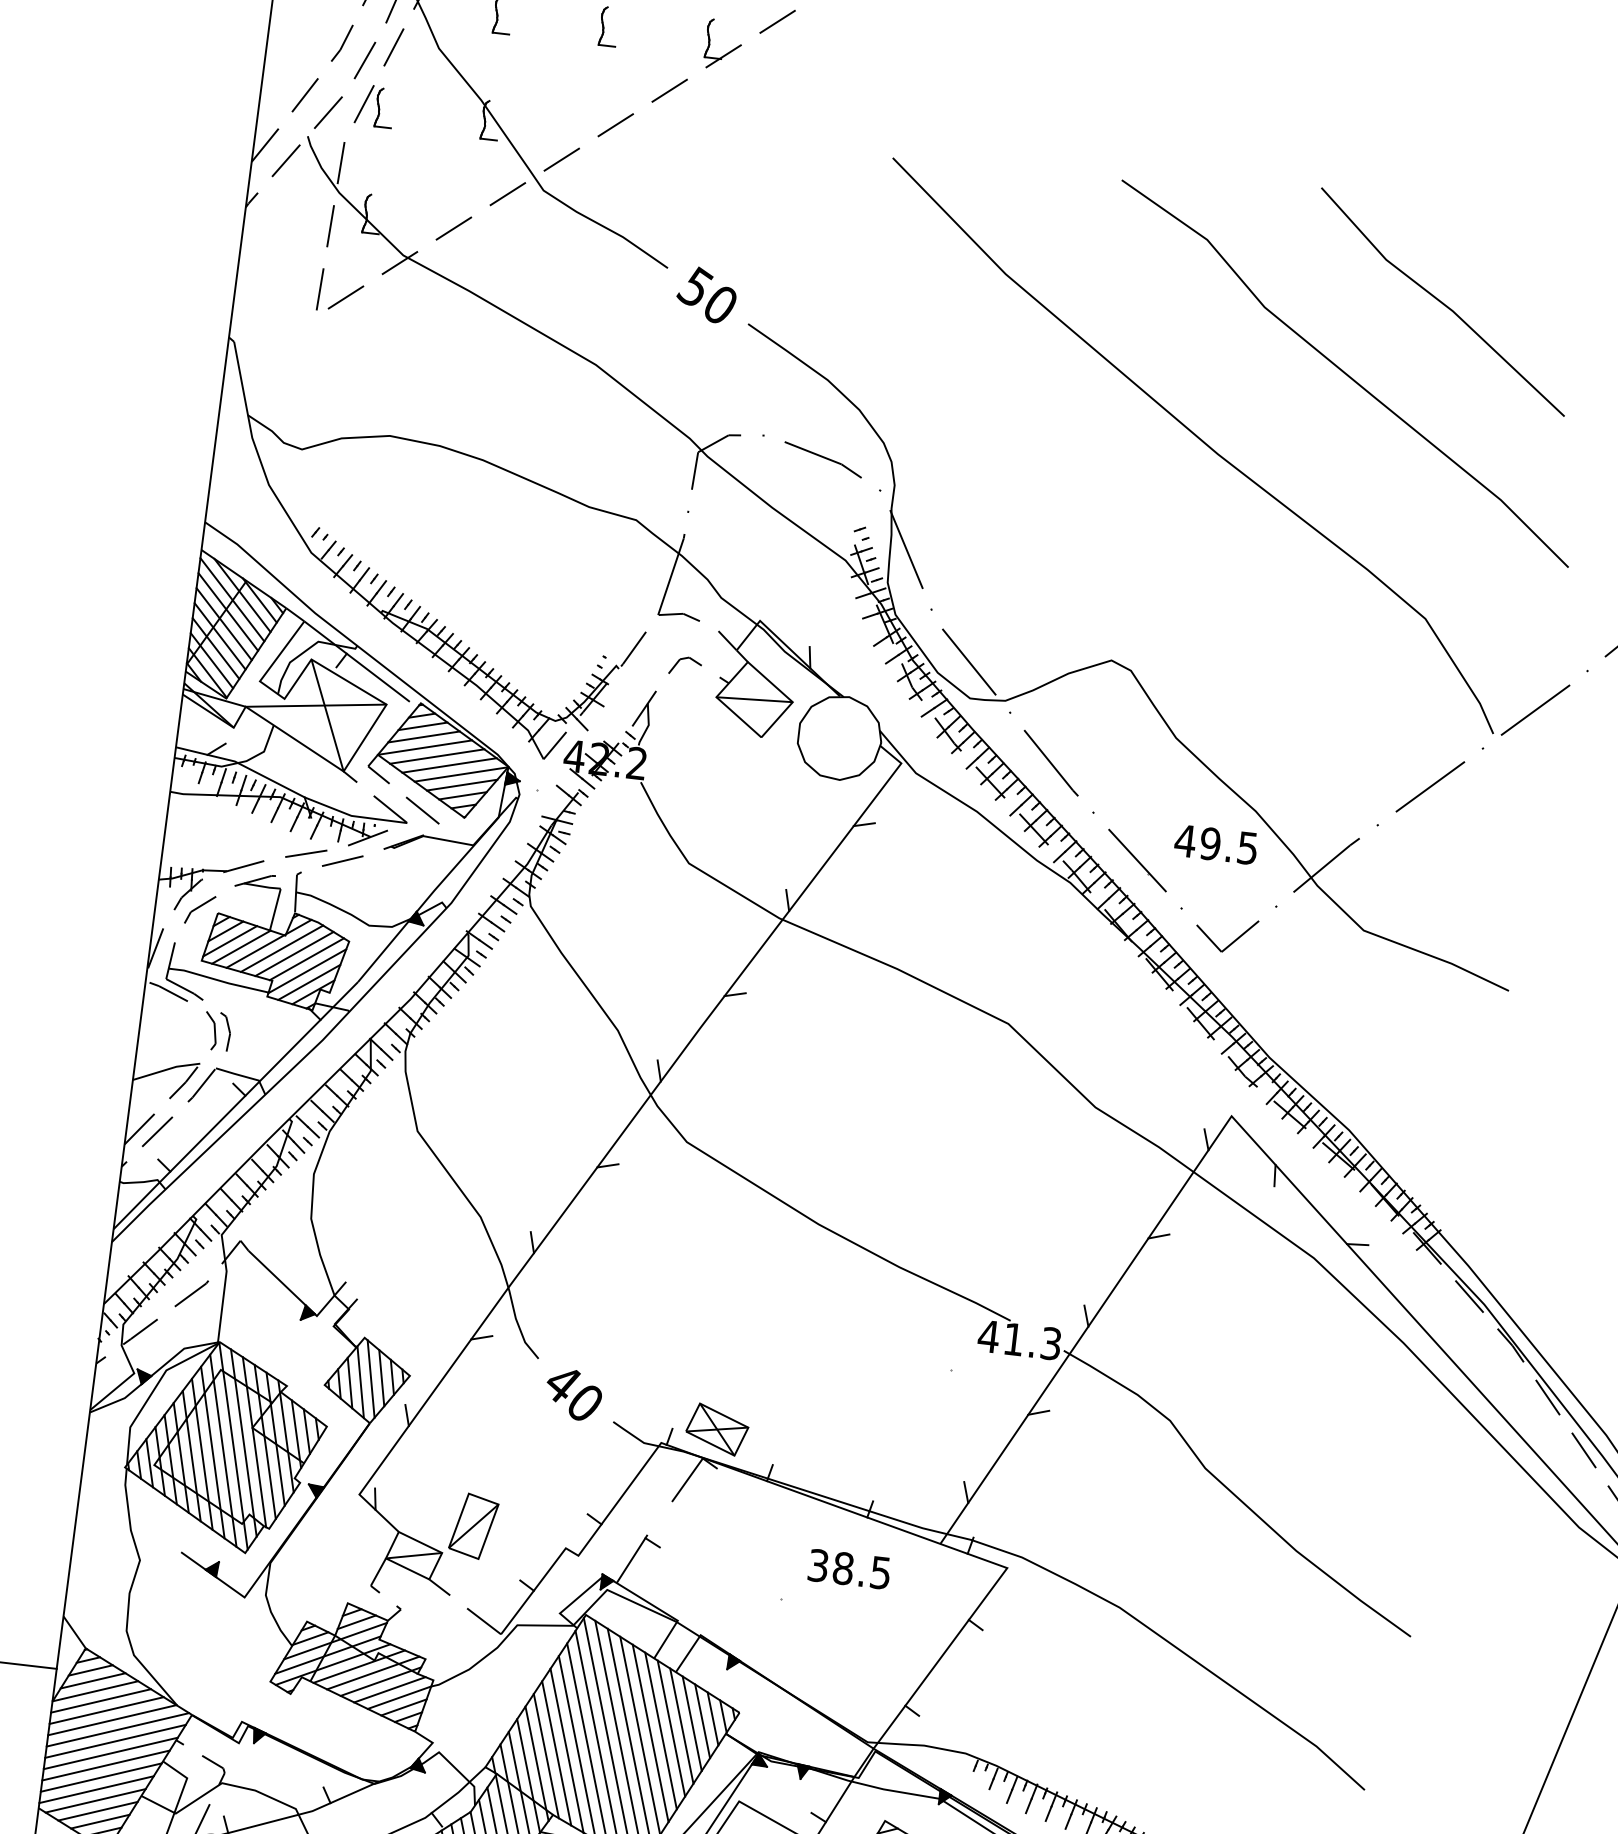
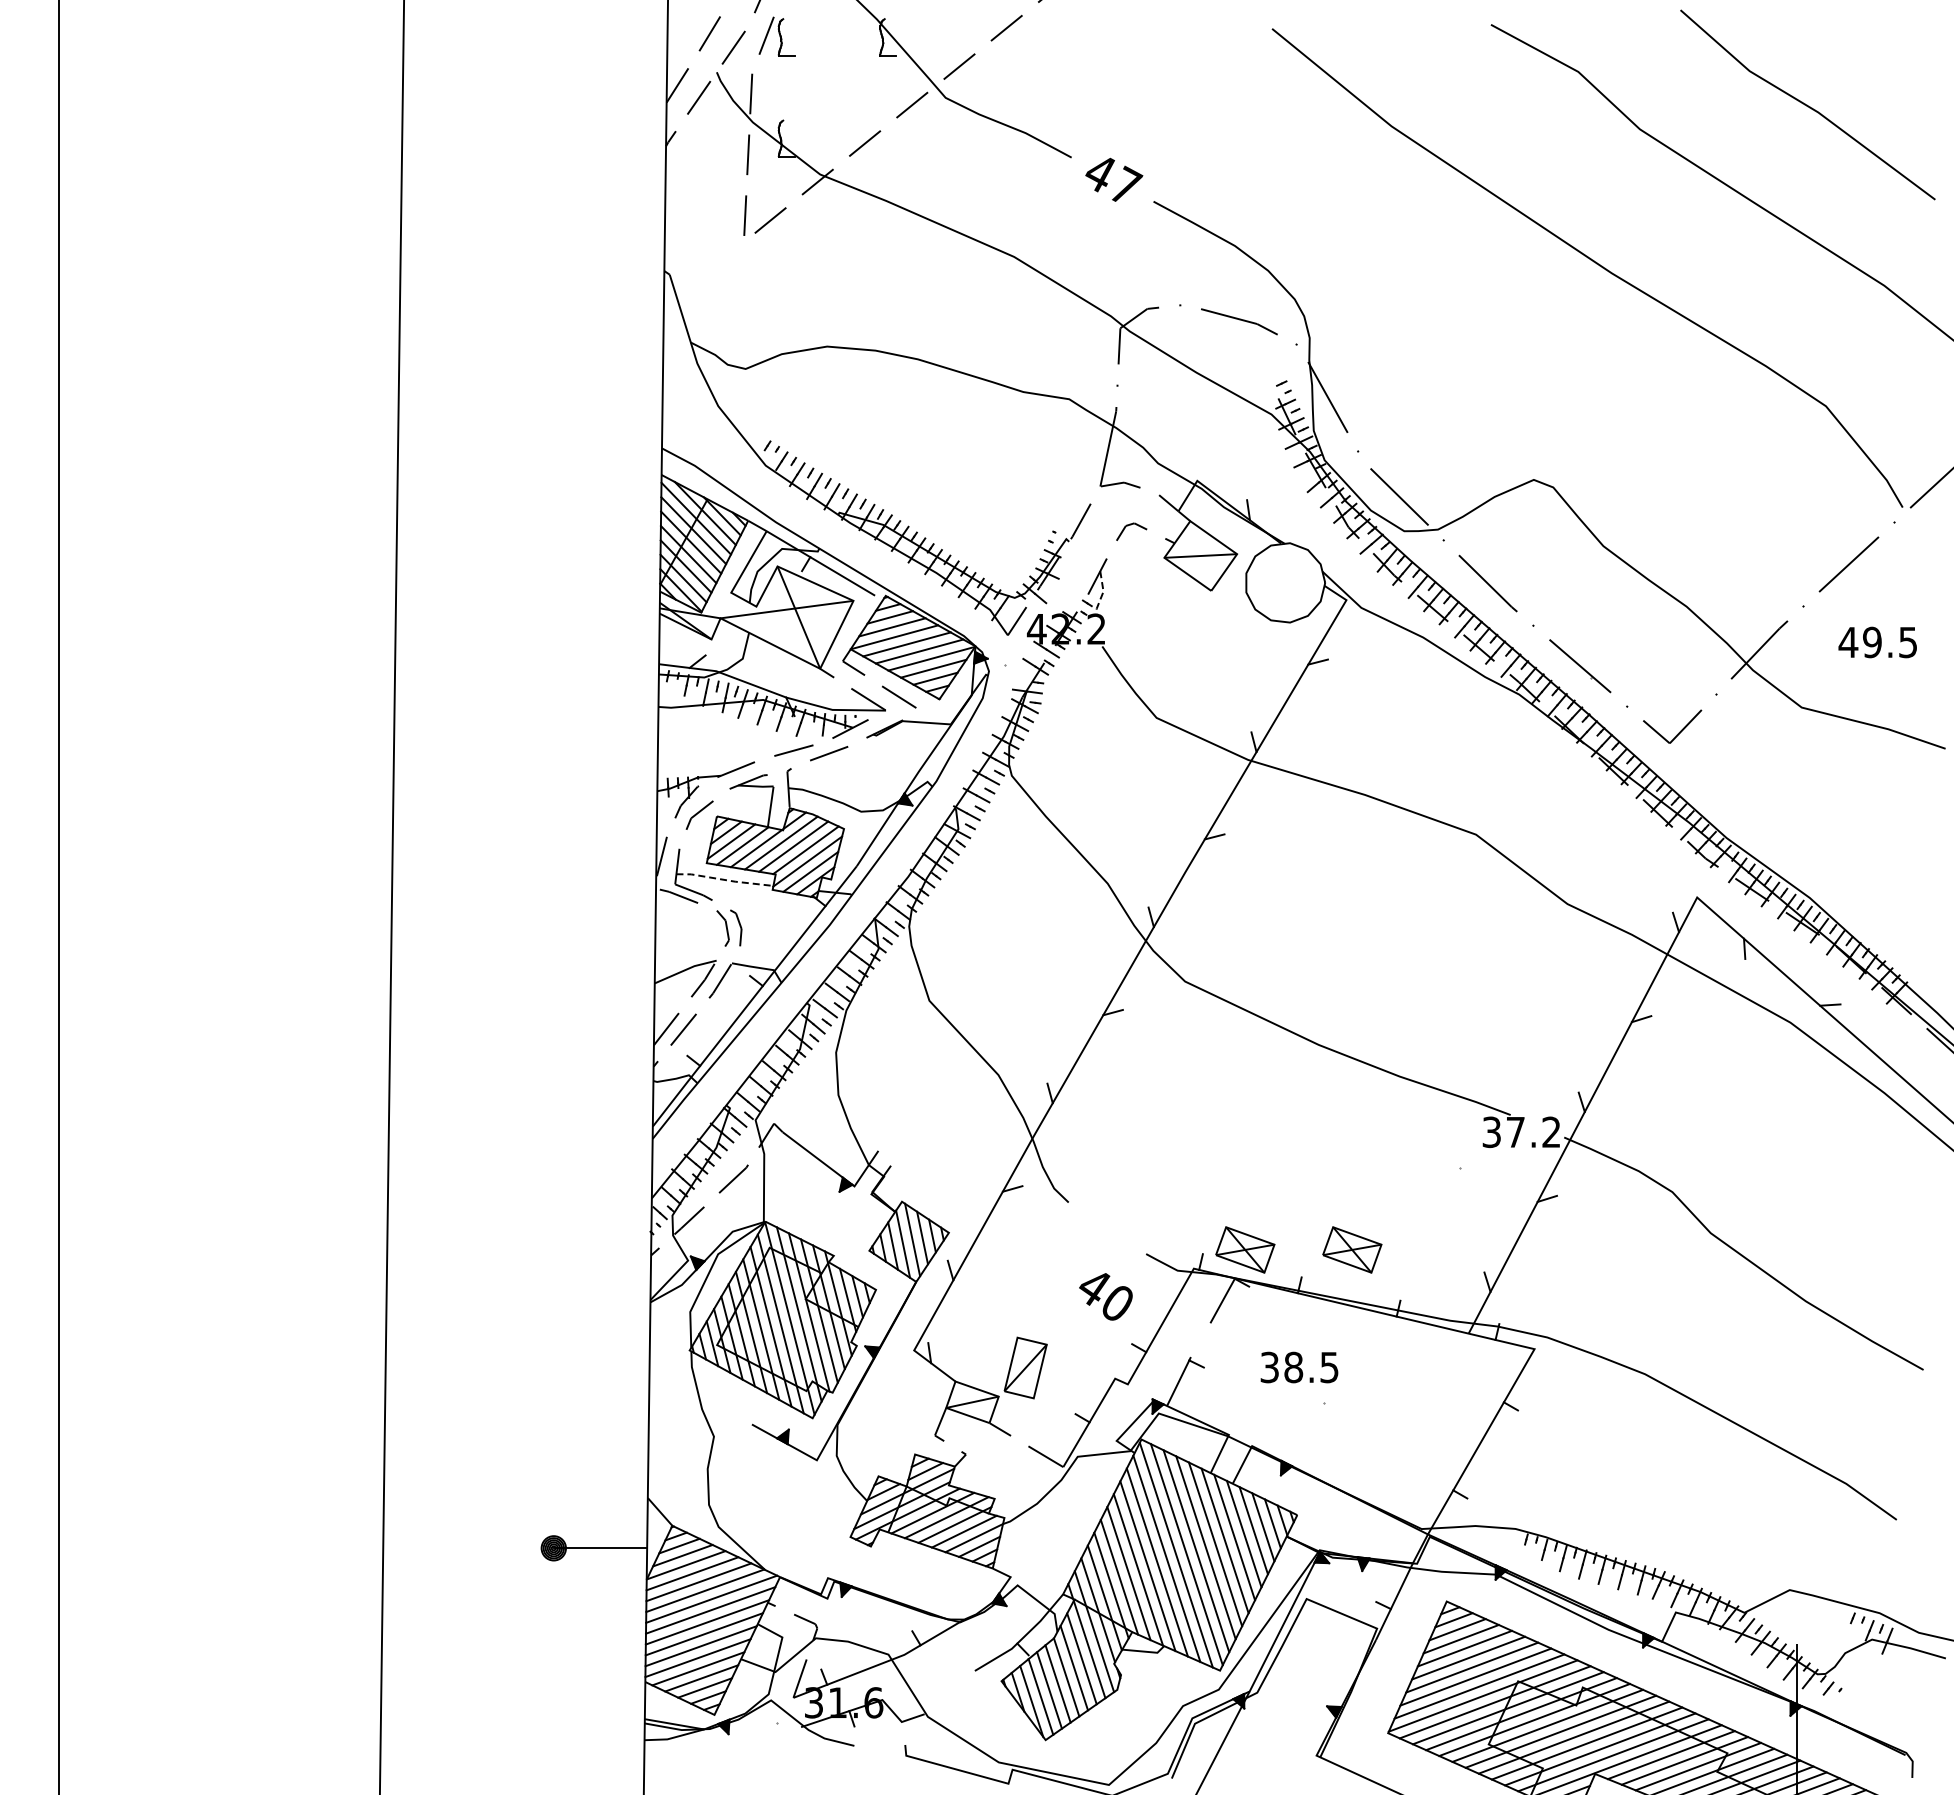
text: (708, 294) -> (1112, 178), 50 -> 47
line: (648, 726) -> (1103, 592), solid -> dashed
text: (1215, 844) -> (1877, 642), moved
line: (219, 981) -> (725, 880), solid -> dashed
text: (1018, 1340) -> (1520, 1132), 41.3 -> 37.2
text: (573, 1394) -> (1105, 1296), moved
part: (829, 1442) -> (1352, 1249), added
text: (849, 1569) -> (1299, 1367), moved

